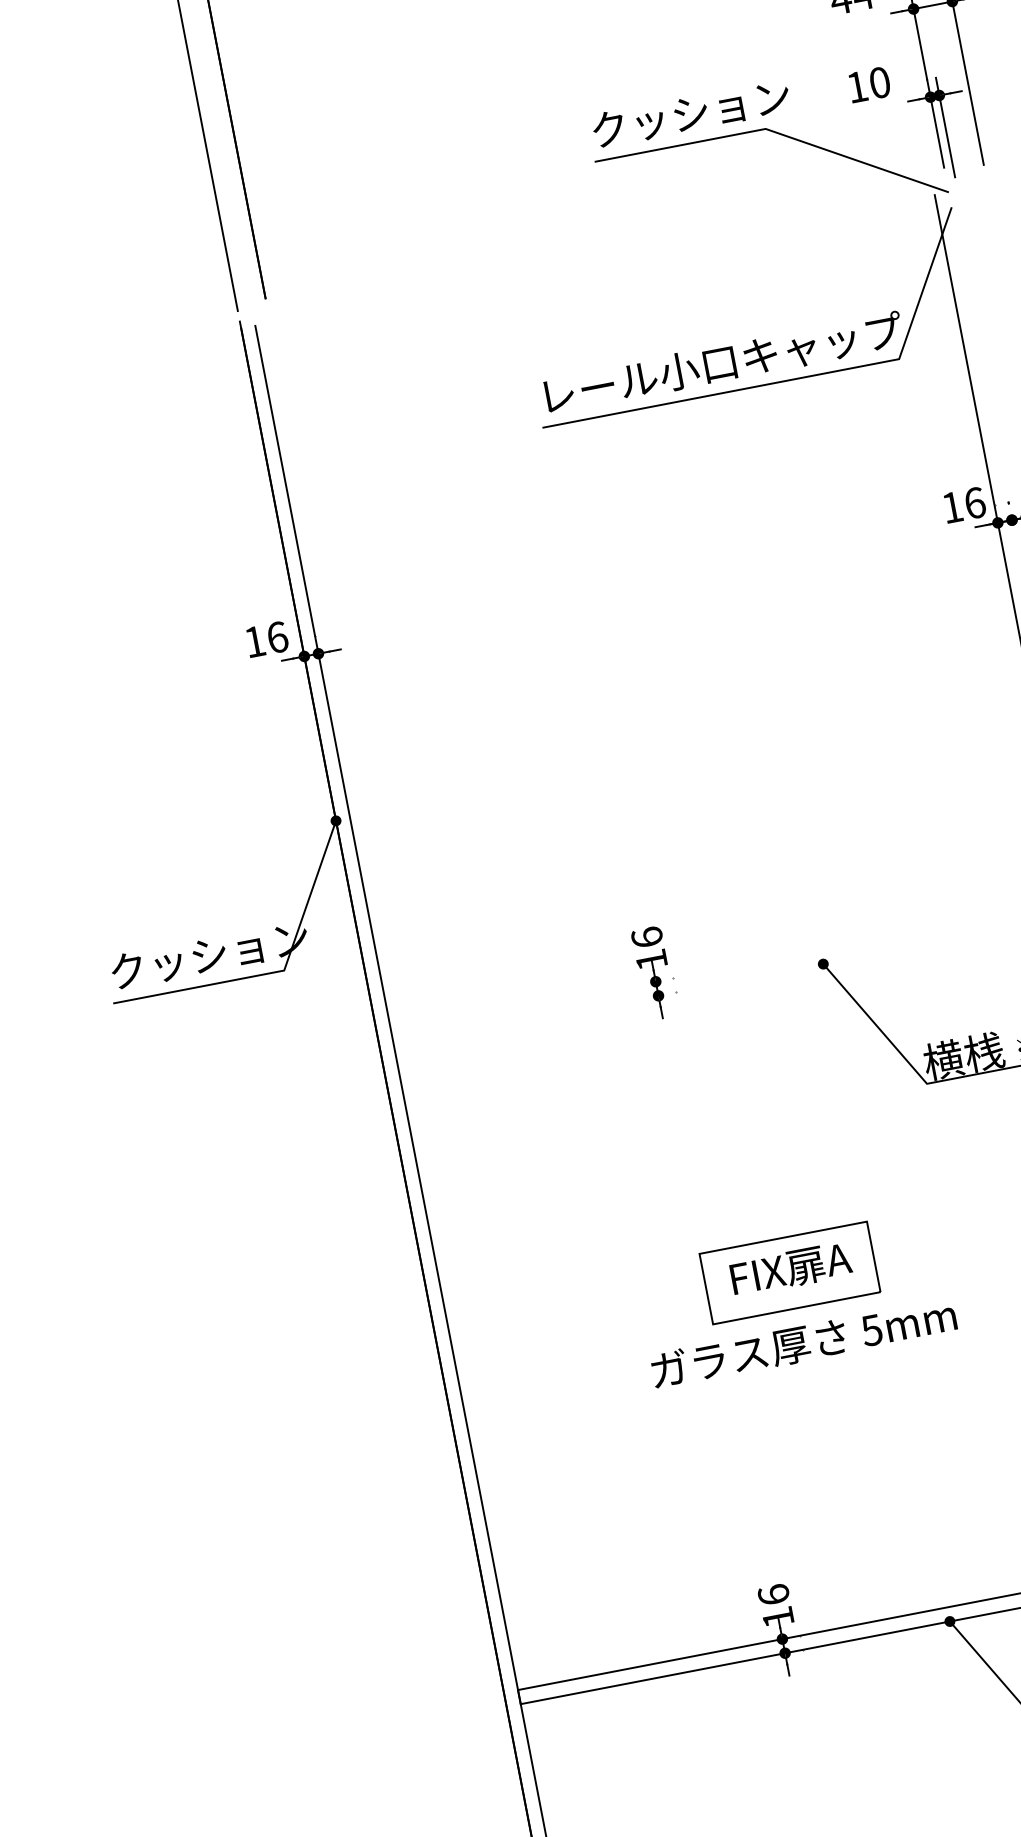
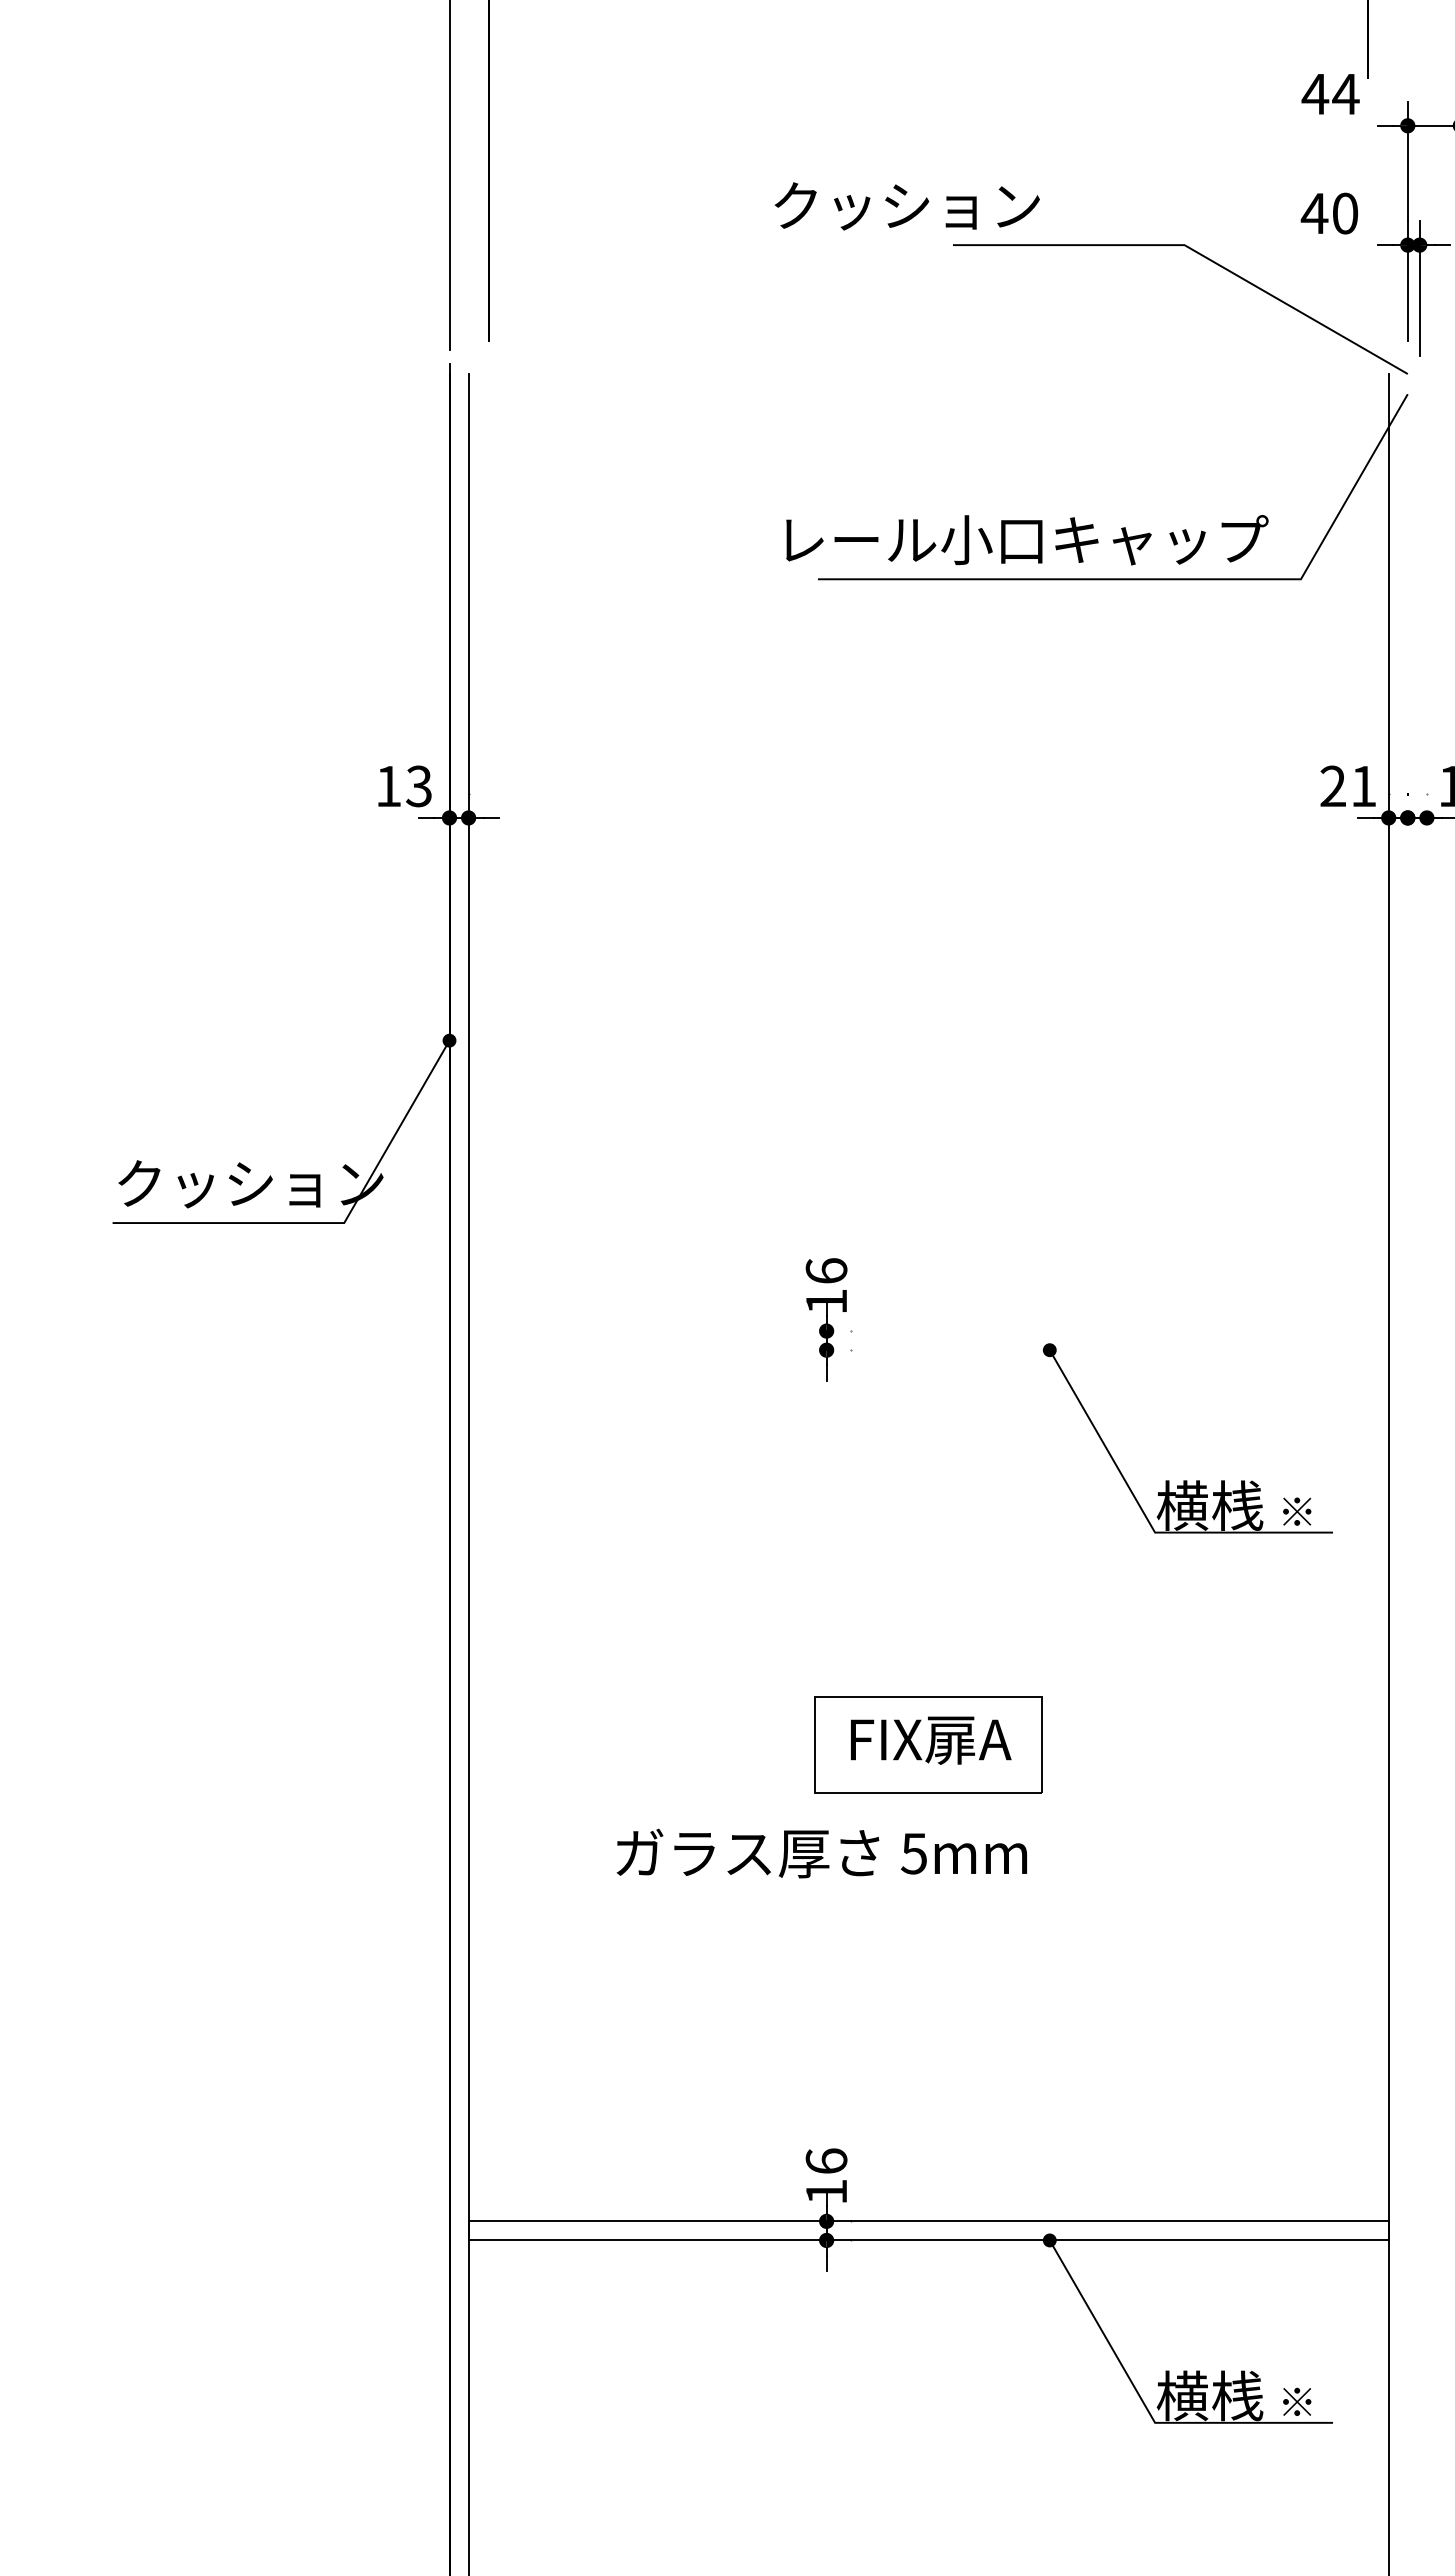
text: (857, 87) -> (1314, 213), 10 -> 40
text: (690, 113) -> (906, 206), moved
text: (724, 363) -> (1027, 540), moved
text: (963, 505) -> (1348, 786), 16 -> 21
text: (277, 637) -> (419, 786), 16 -> 13
text: (803, 1343) -> (821, 1853), moved

